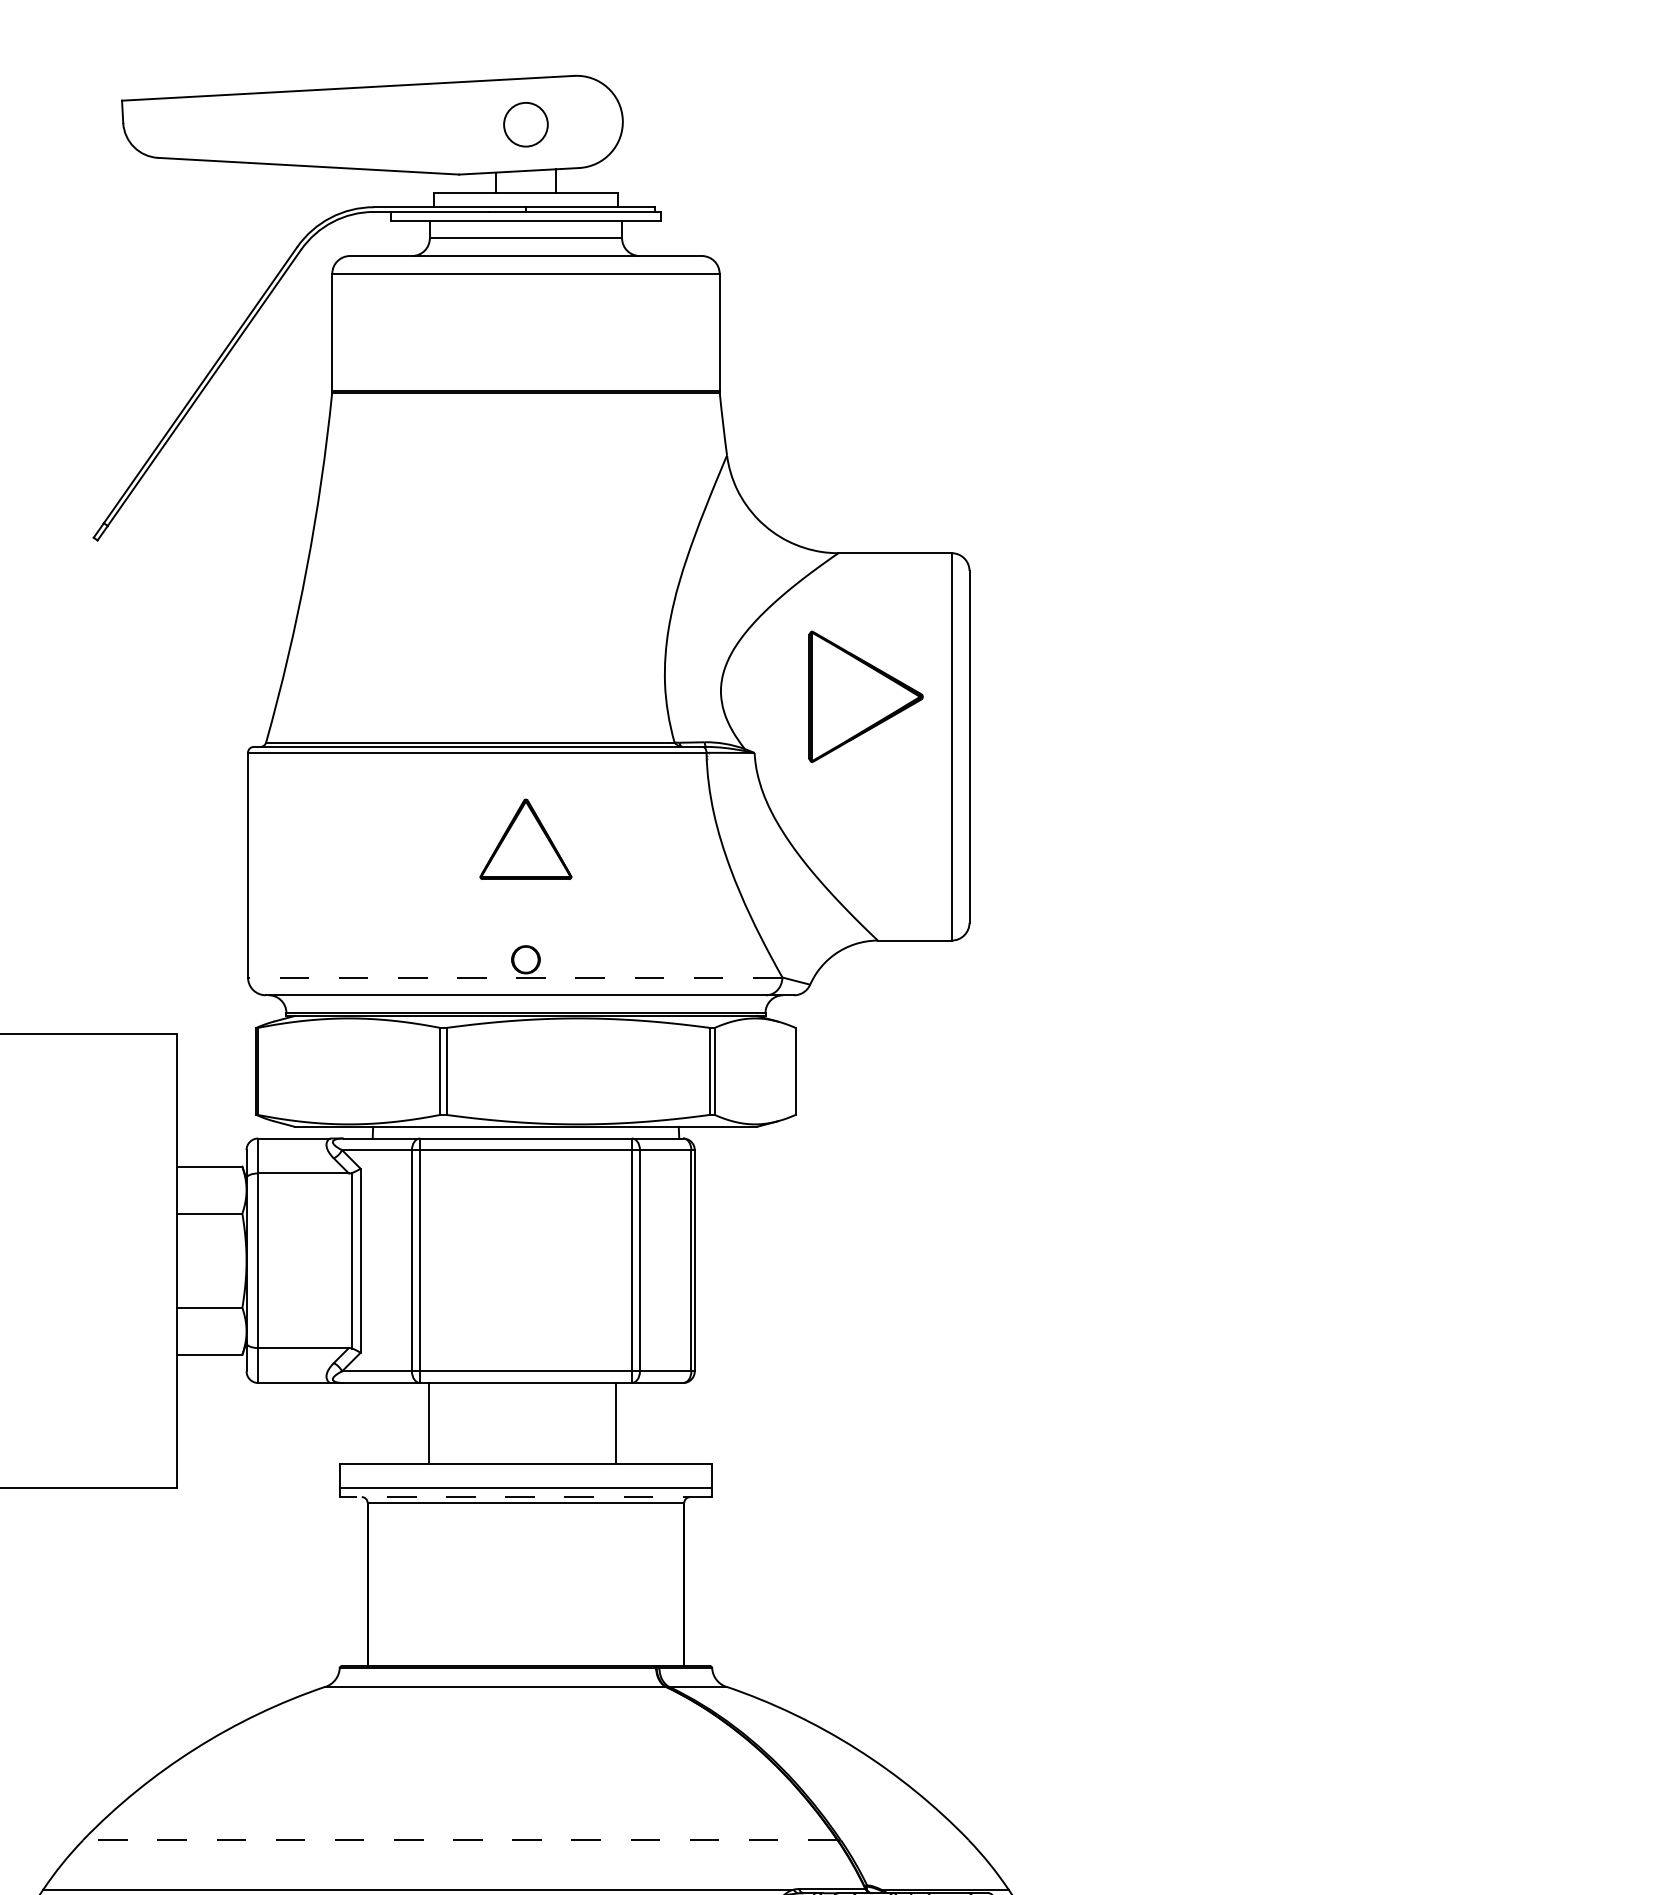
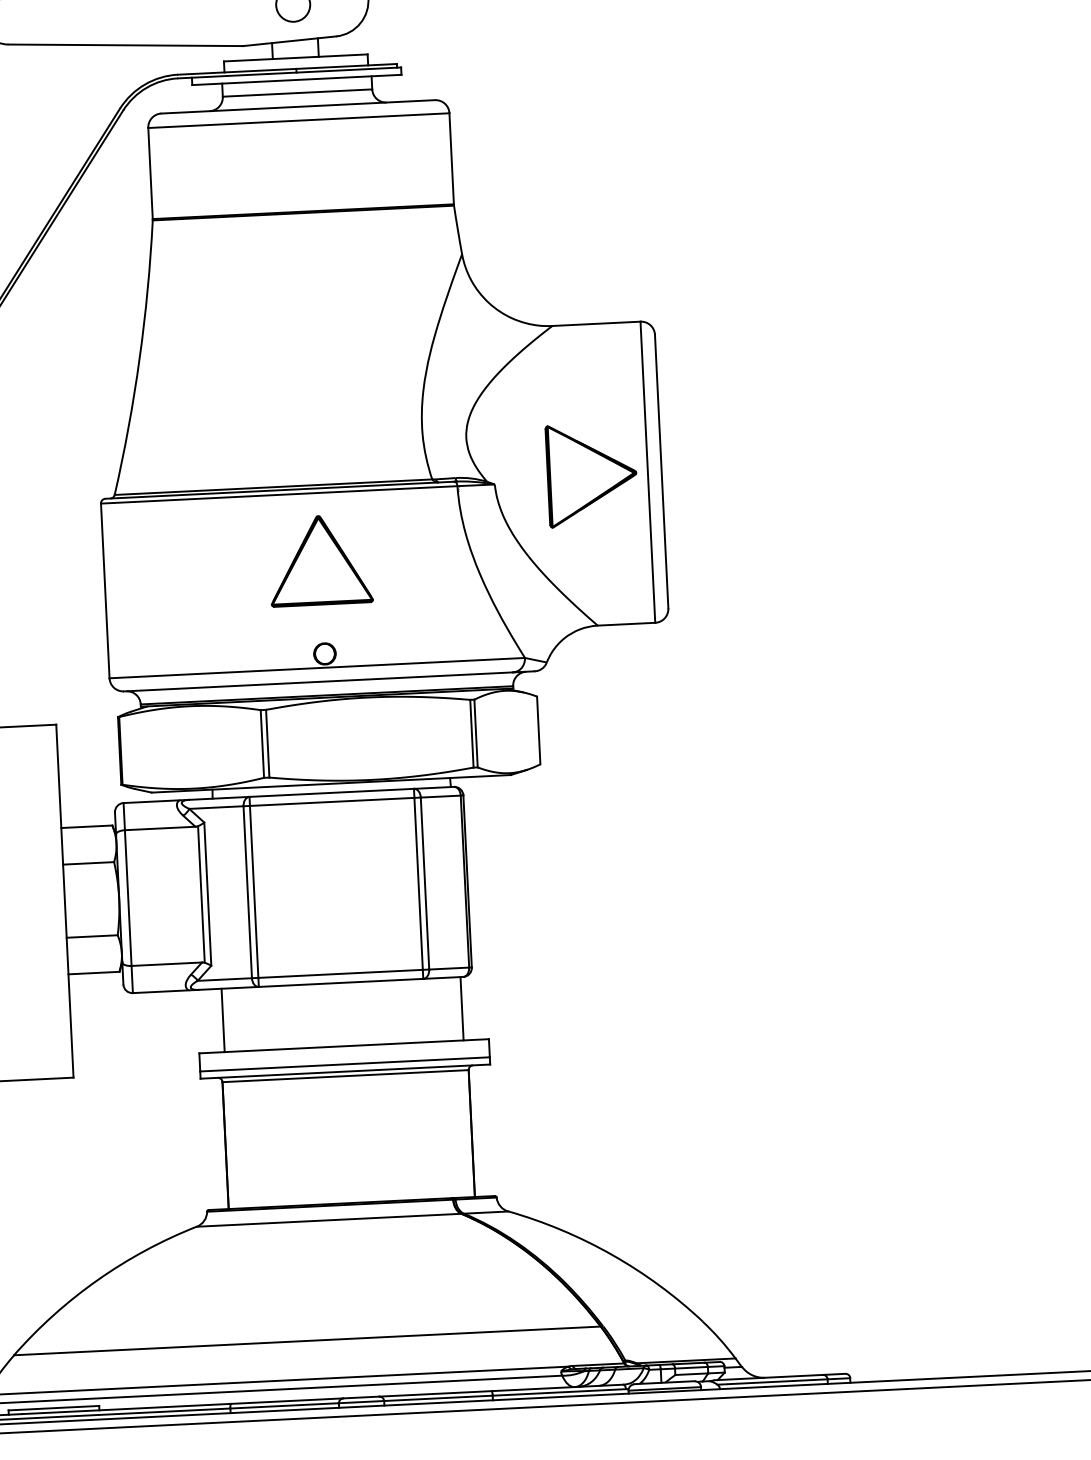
part: (865, 696) -> (591, 474), moved
part: (525, 839) -> (320, 560), size x1.43
line: (514, 977) -> (316, 668), dashed -> solid
line: (429, 1423) -> (223, 1020), moved
line: (615, 1423) -> (461, 1008), moved
line: (525, 1497) -> (345, 1071), dashed -> solid
line: (459, 1840) -> (306, 1341), dashed -> solid

